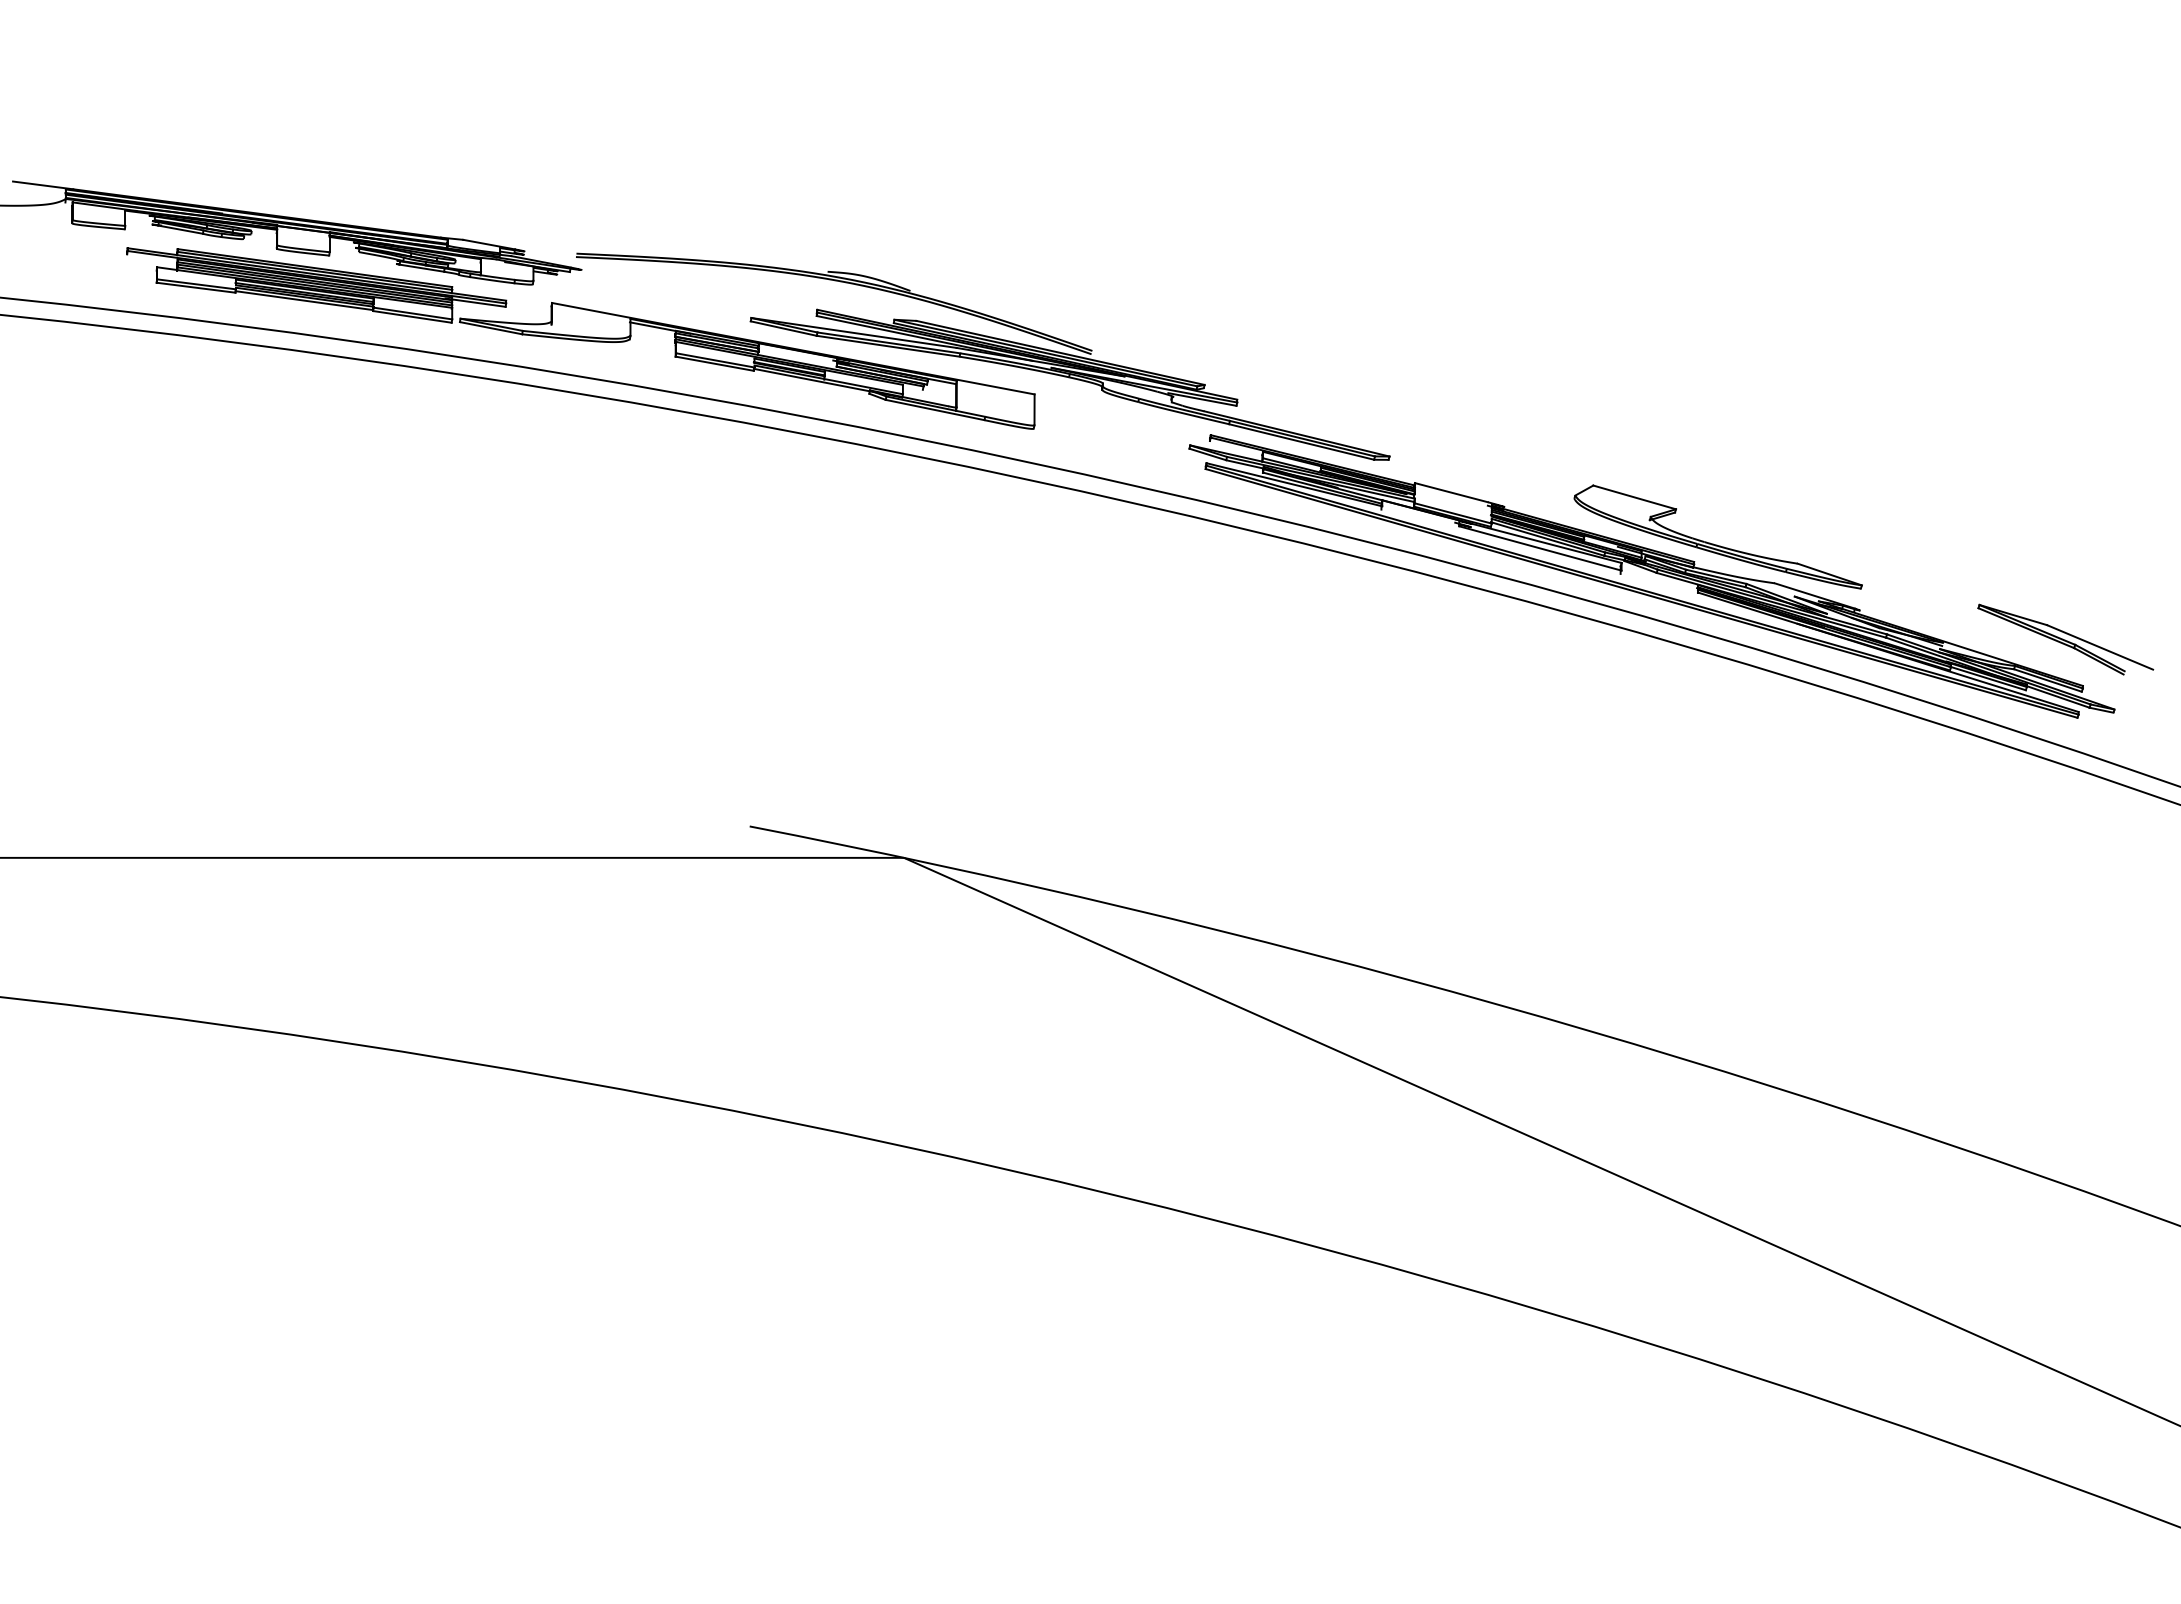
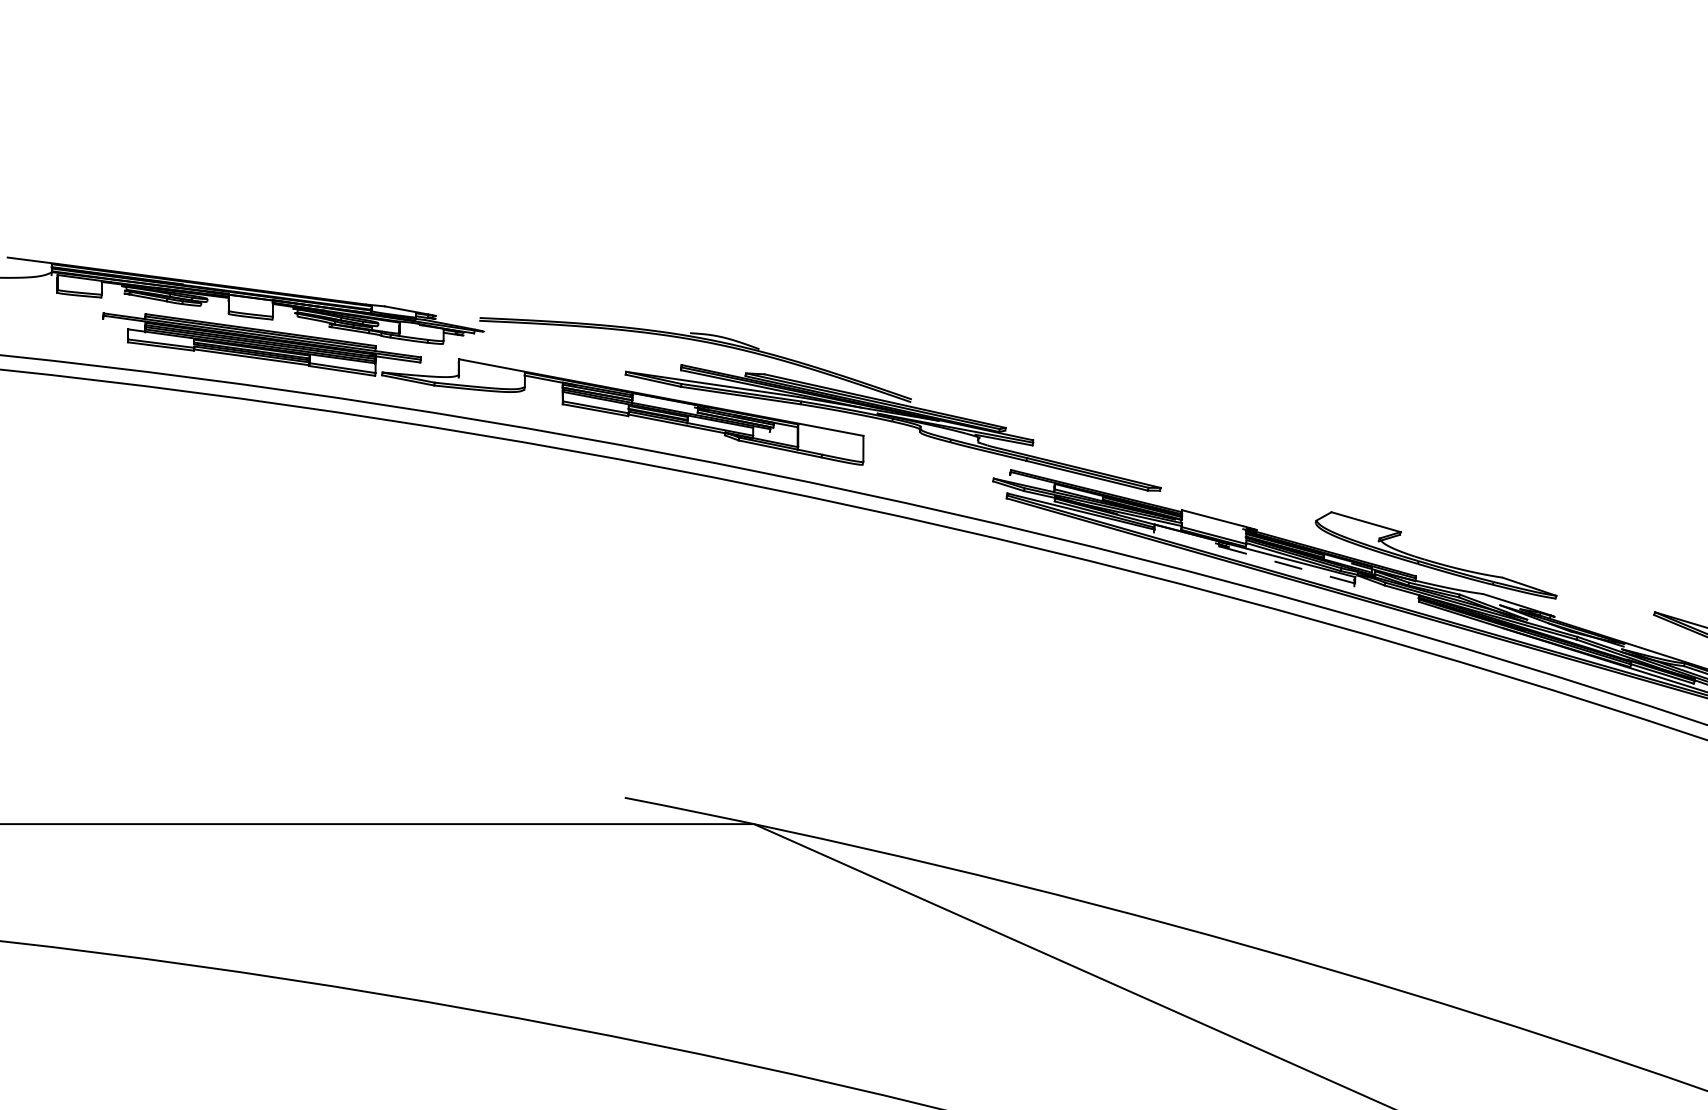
line: (1540, 548) -> (1287, 564), solid -> dashed

